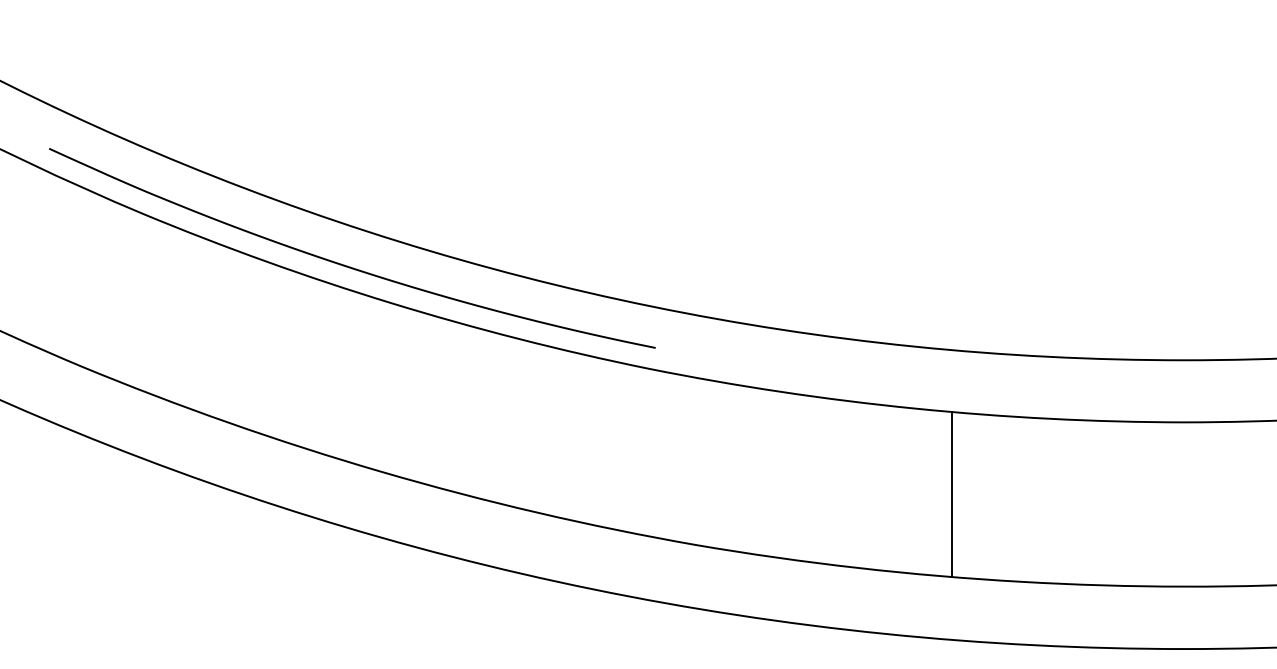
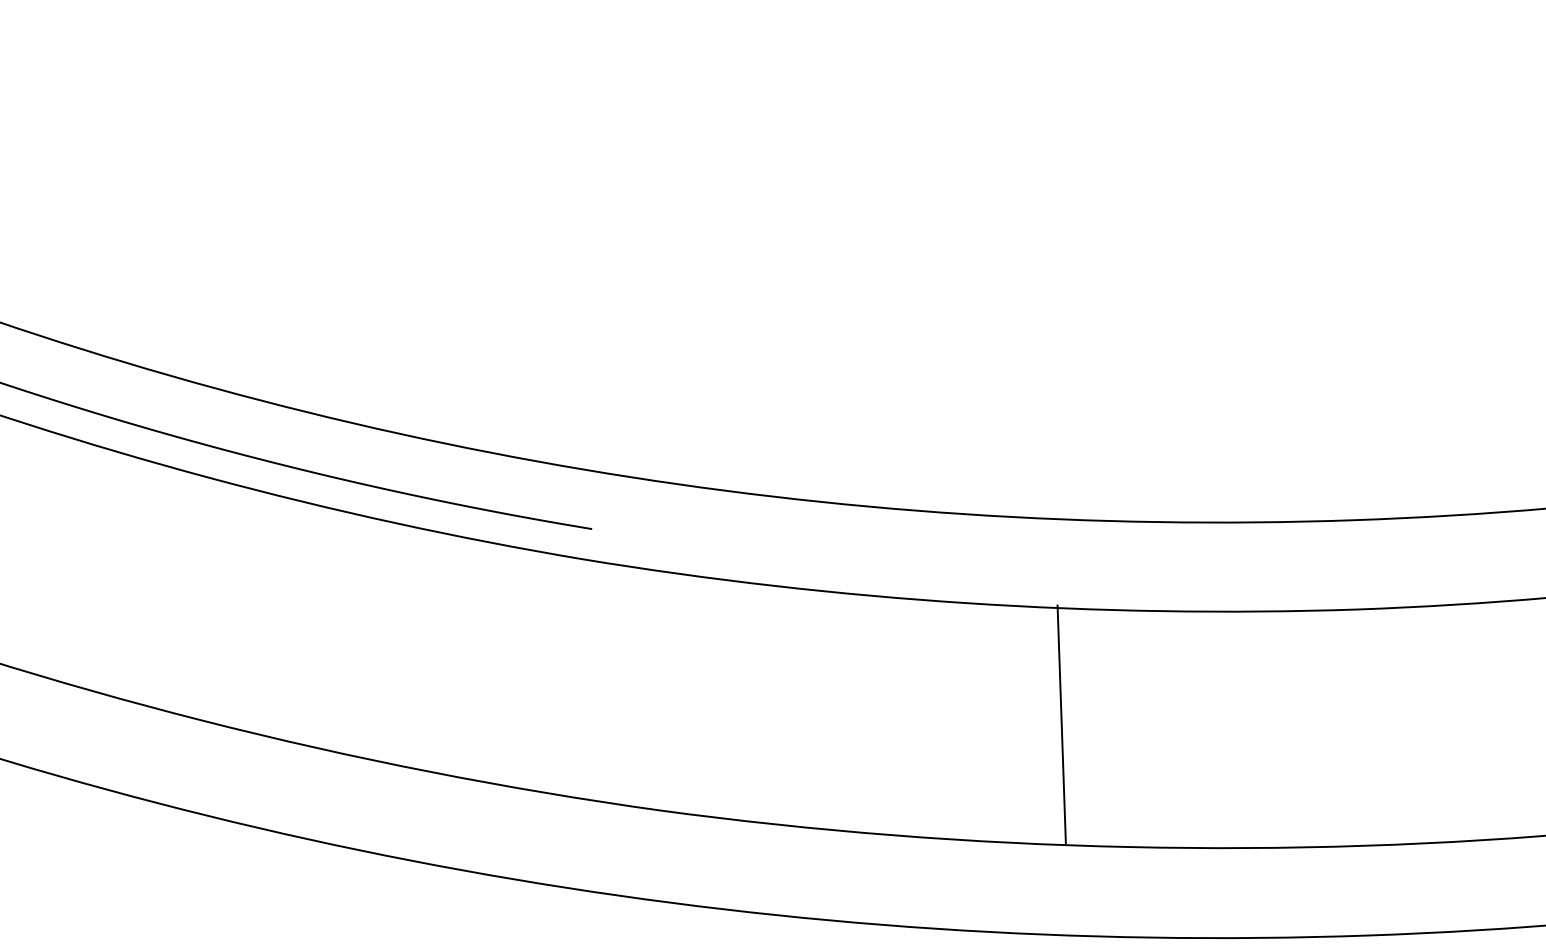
line: (952, 494) -> (1062, 723), moved

